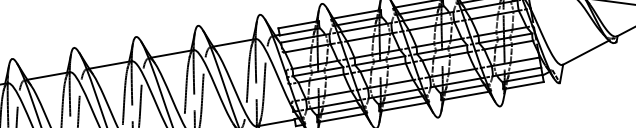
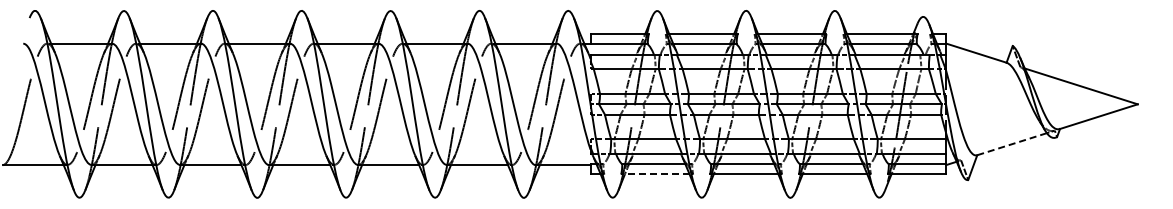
line: (586, 52) -> (1012, 144), solid -> dashed
line: (340, 118) -> (654, 174), solid -> dashed

